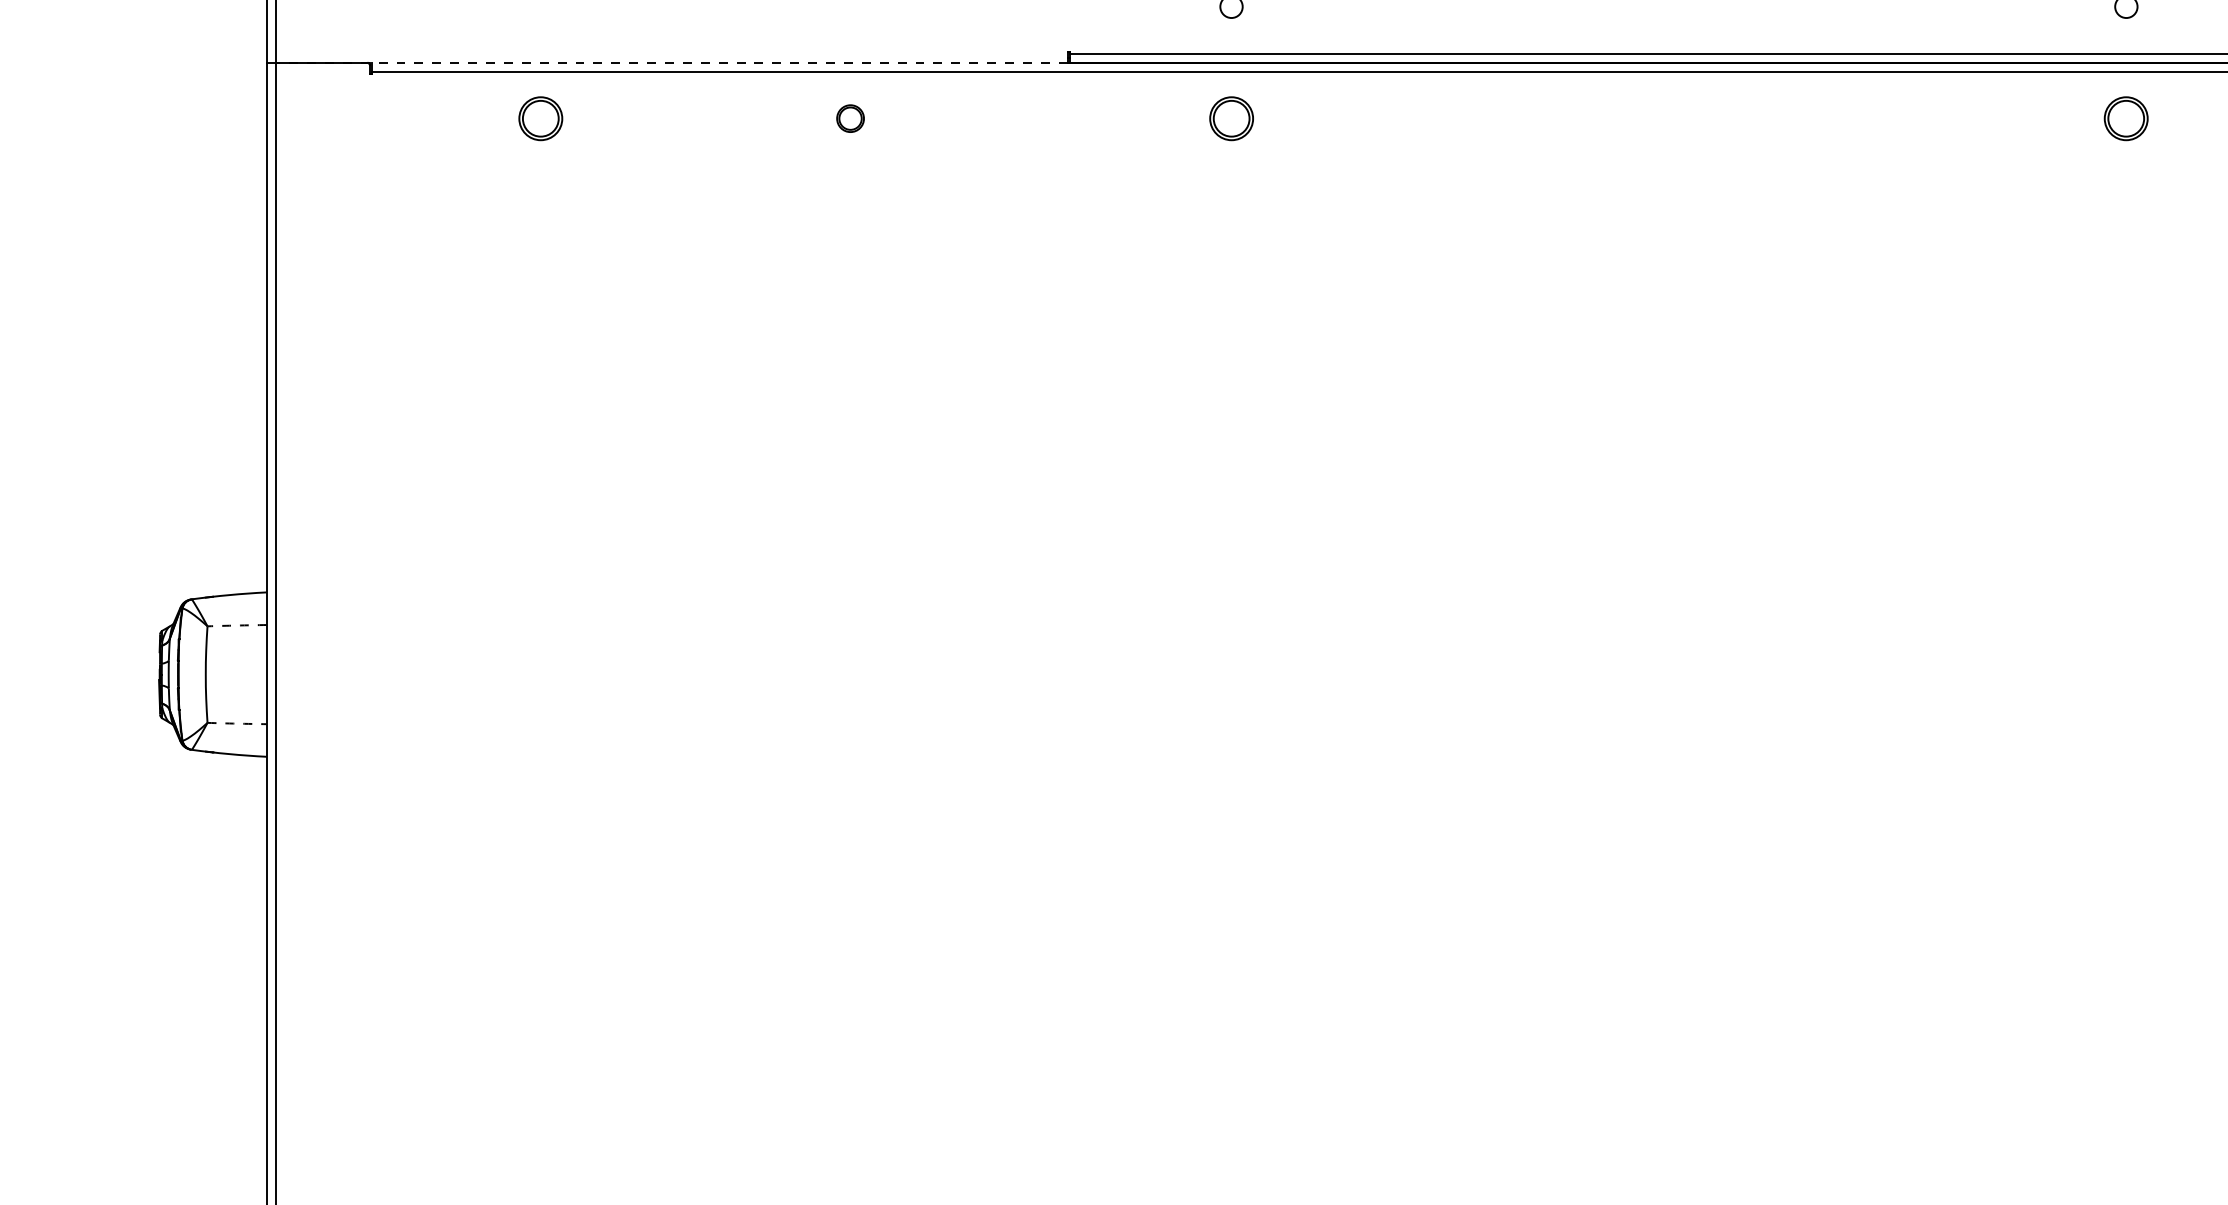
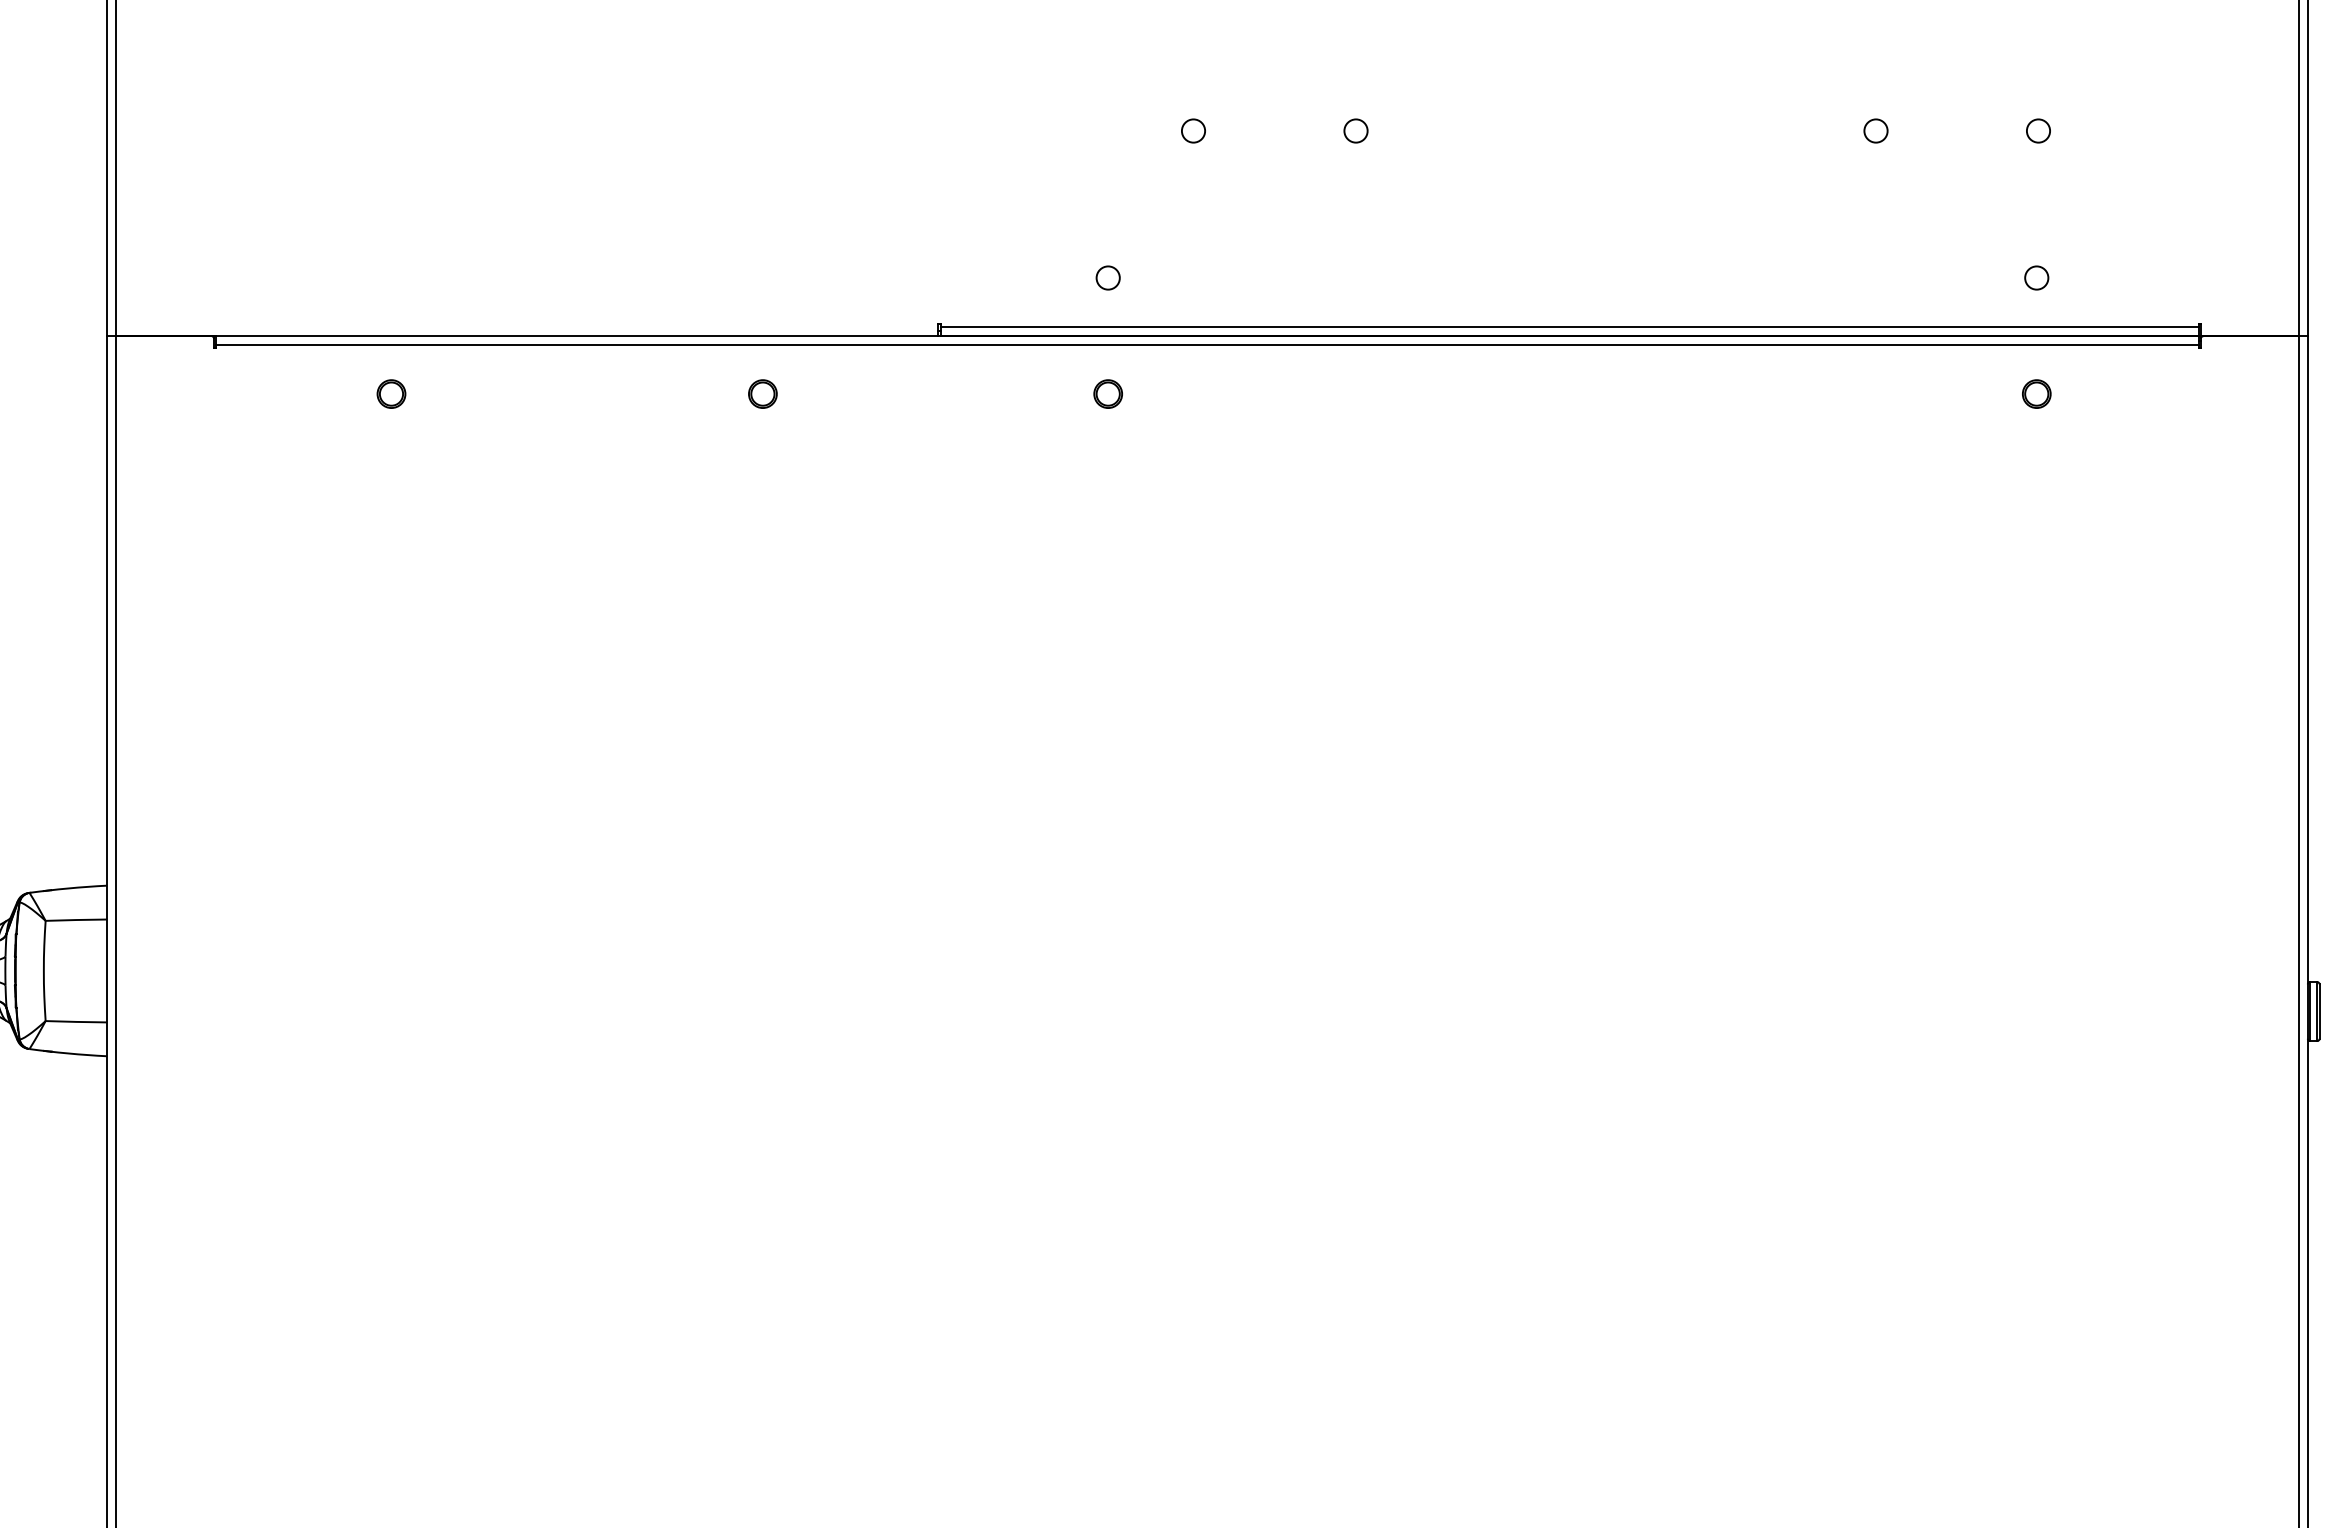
line: (671, 63) -> (527, 336), dashed -> solid
part: (540, 118) -> (391, 393), size x0.62
part: (850, 118) -> (762, 393), moved
part: (1230, 118) -> (1107, 393), size x0.62
part: (2126, 118) -> (2036, 393), size x0.62
arc: (237, 625) -> (76, 920), dashed -> solid
arc: (237, 723) -> (76, 1021), dashed -> solid

